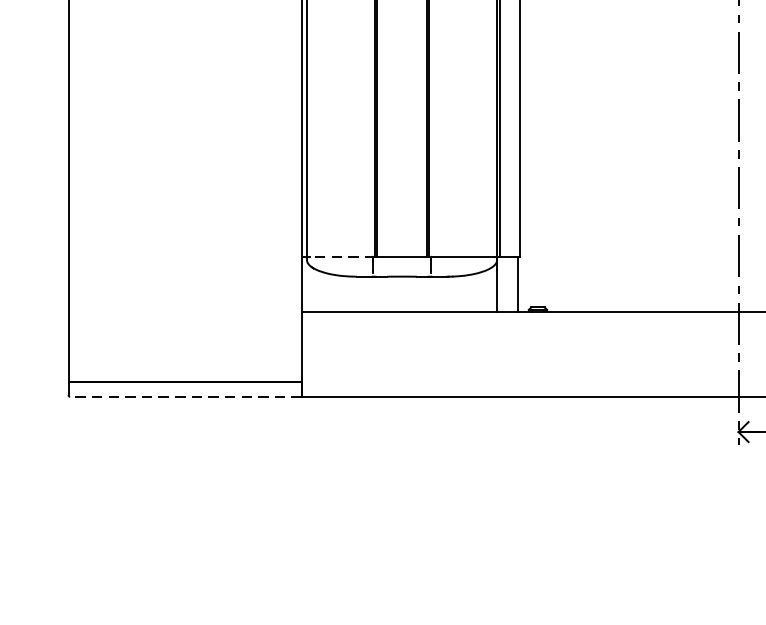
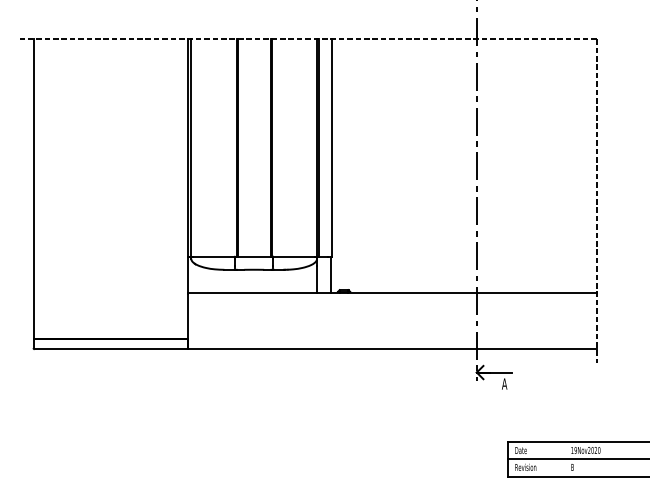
line: (342, 256) -> (214, 256), dashed -> solid
line: (186, 397) -> (111, 349), dashed -> solid

